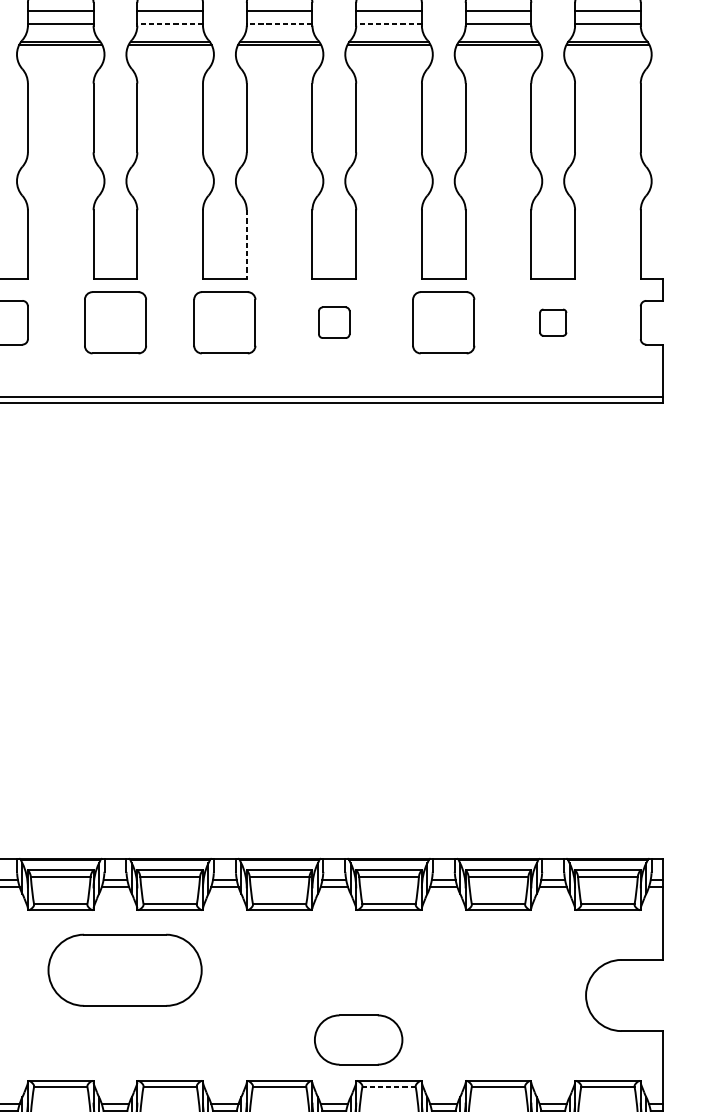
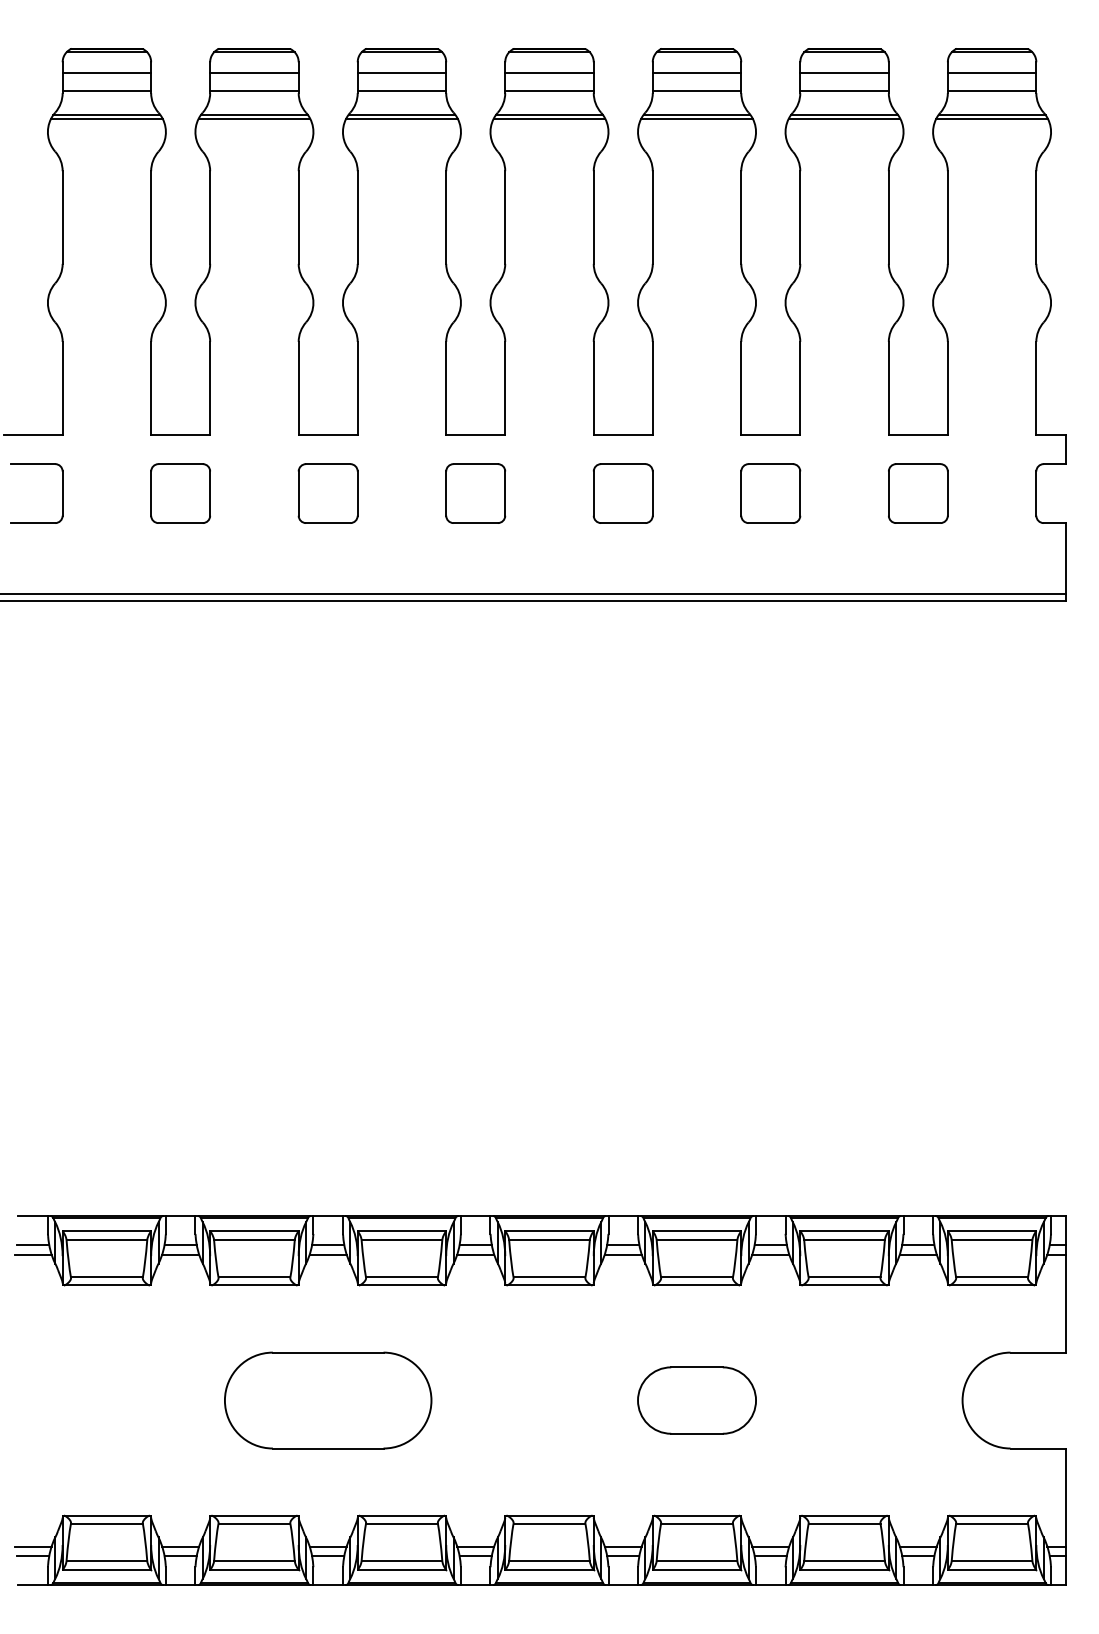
line: (169, 24) -> (401, 91), dashed -> solid
line: (279, 24) -> (549, 91), dashed -> solid
line: (388, 24) -> (696, 91), dashed -> solid
line: (246, 244) -> (505, 388), dashed -> solid
part: (114, 322) -> (327, 493), size x0.71
part: (224, 322) -> (475, 493), size x0.71
part: (333, 322) -> (622, 493), size x1.43
part: (443, 322) -> (770, 493), size x0.71
part: (553, 322) -> (918, 493), size x1.67
part: (125, 970) -> (328, 1400), moved
part: (358, 1039) -> (696, 1400), moved
line: (389, 1086) -> (697, 1523), dashed -> solid

